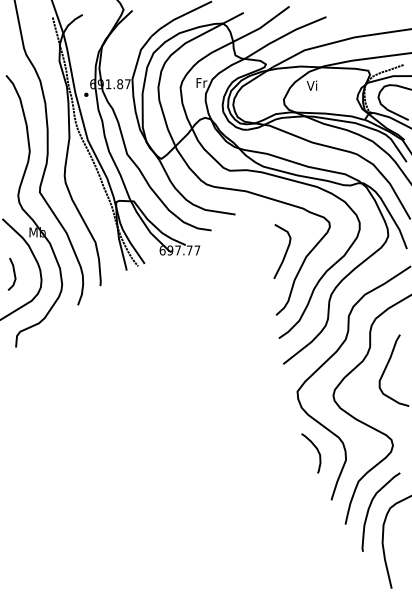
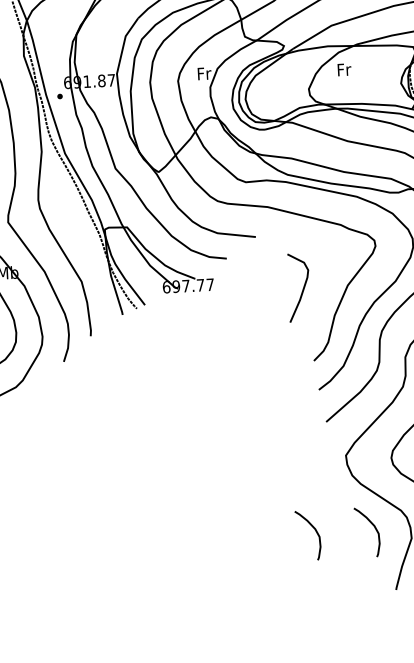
text: (312, 85) -> (343, 69), Vi -> Fr
curve: (285, 251) -> (302, 287), moved
curve: (270, 452) -> (316, 533), added

